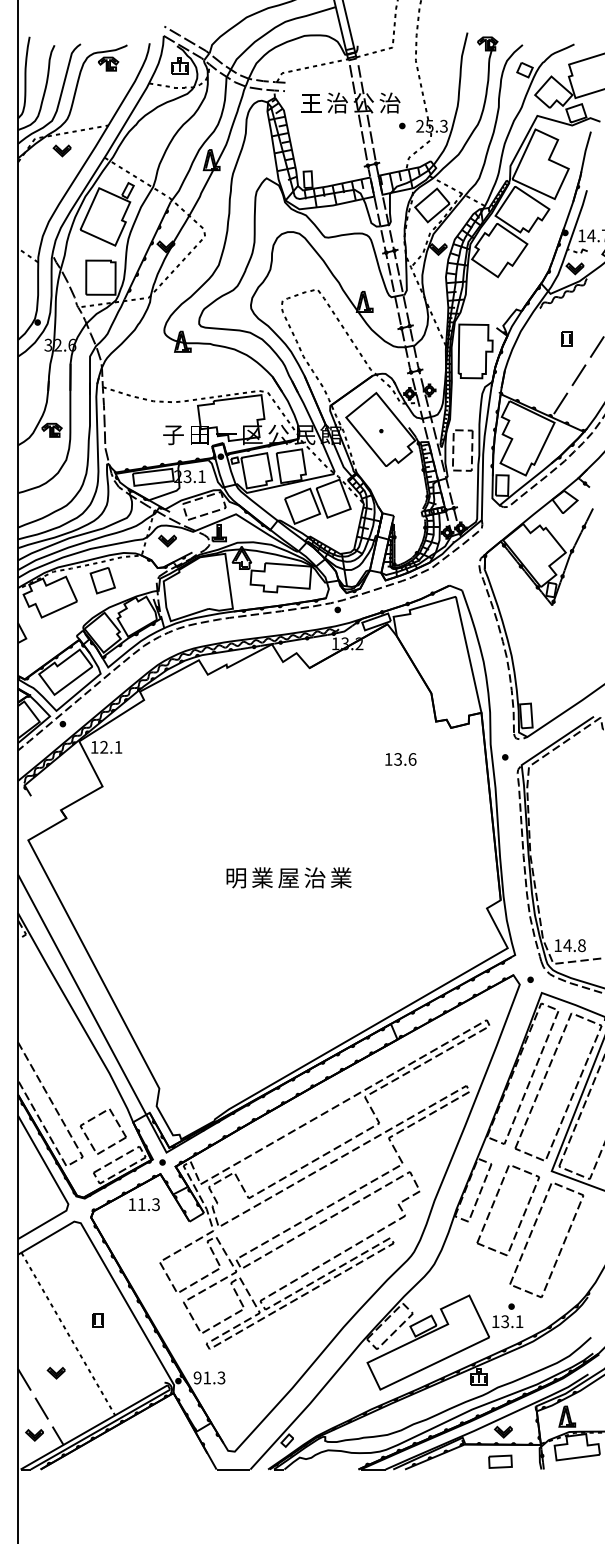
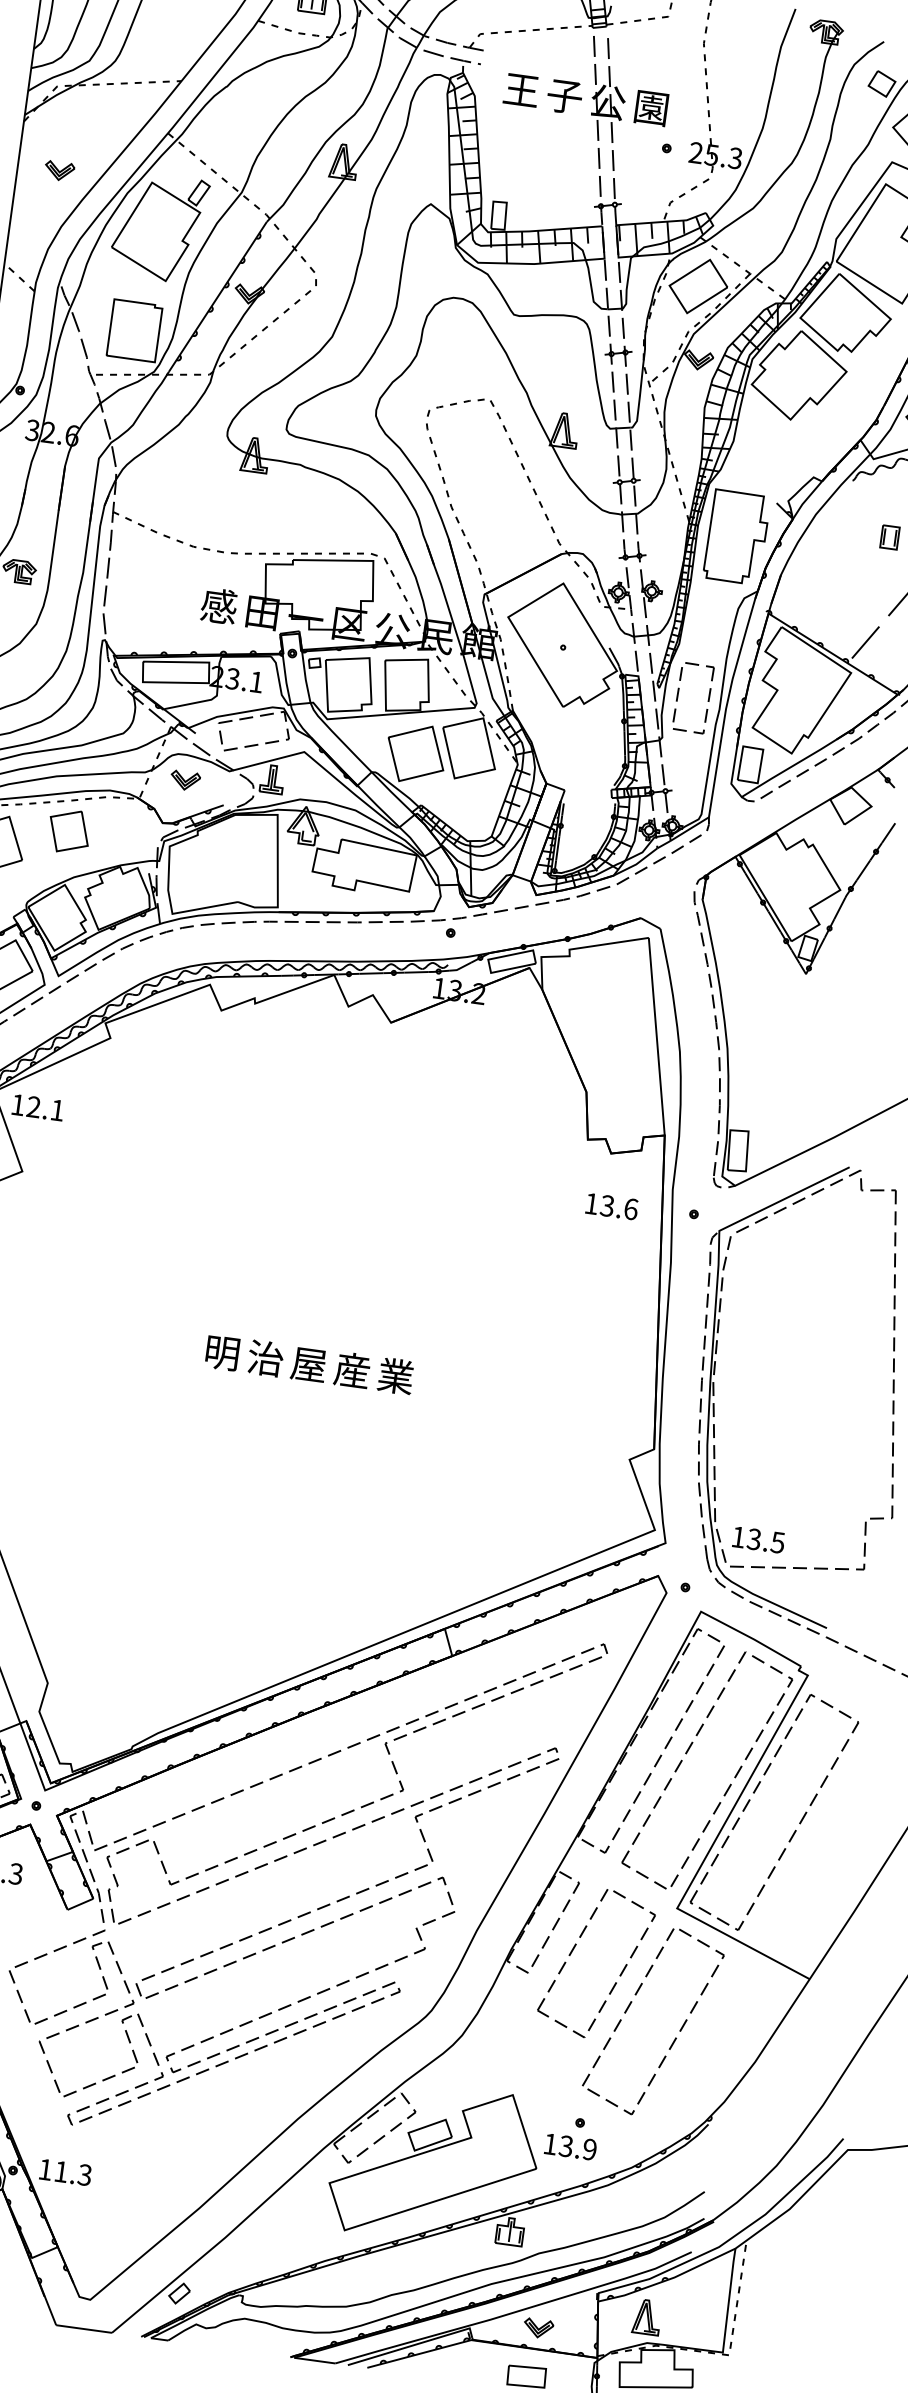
text: (337, 102) -> (565, 94), 治 -> 子
text: (389, 102) -> (650, 106), 治 -> 園
part: (61, 150) -> (58, 170), moved
text: (173, 434) -> (219, 606), 子 -> 感
text: (400, 759) -> (611, 1206), moved
text: (262, 877) -> (265, 1357), 業 -> 治
text: (314, 877) -> (351, 1369), 治 -> 産
text: (574, 945) -> (765, 1540), 14.8 -> 13.5
text: (519, 1321) -> (589, 2149), 13.1 -> 13.9
text: (197, 1377) -> (45, 2168), 91.3 -> 11.3

